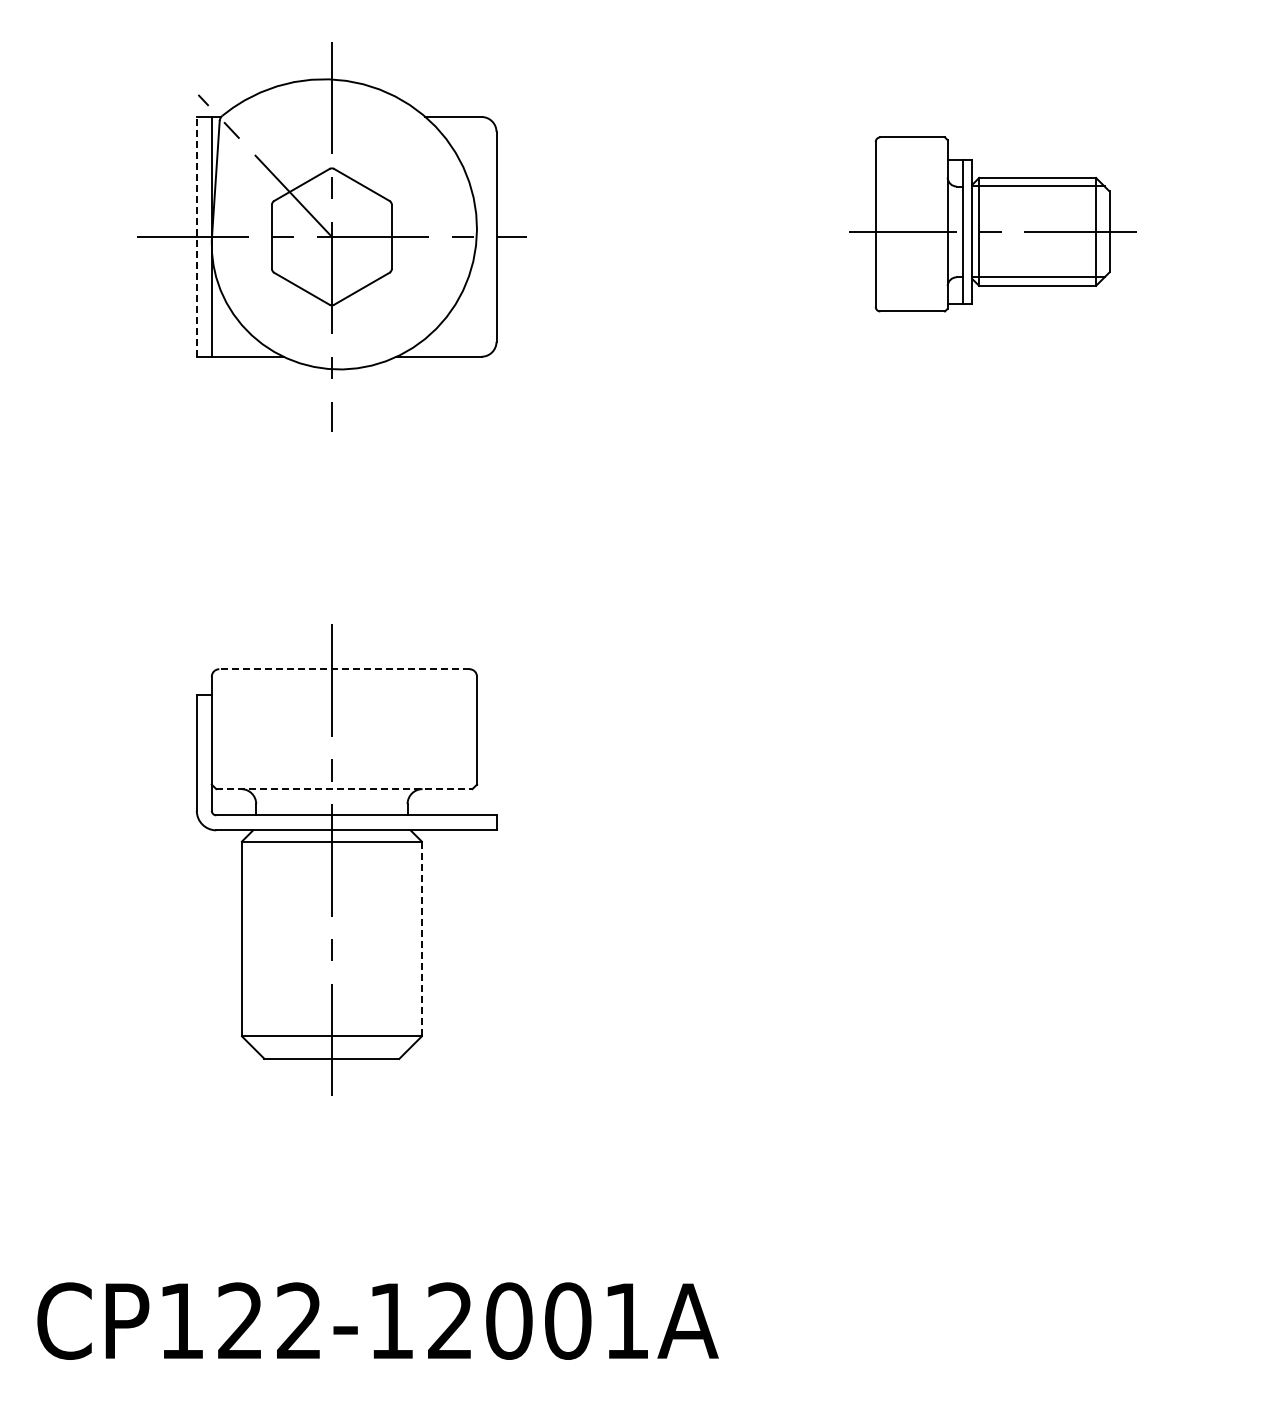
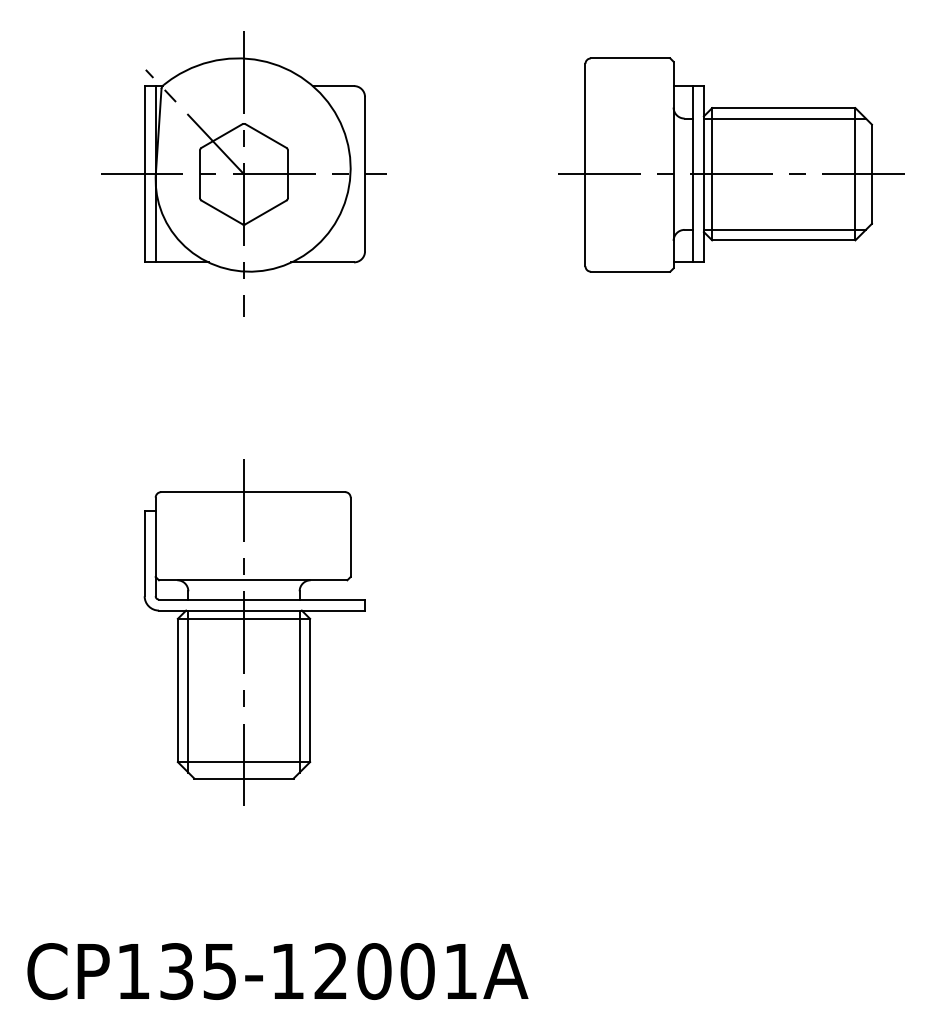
part: (994, 224) -> (731, 165), size x1.67
line: (196, 236) -> (144, 173), dashed -> solid
line: (343, 669) -> (252, 492), dashed -> solid
line: (344, 789) -> (253, 580), dashed -> solid
line: (421, 938) -> (309, 690), dashed -> solid
line: (256, 940) -> (188, 691), added
line: (407, 940) -> (299, 691), added
text: (269, 1320) -> (198, 971), CP122-12001A -> CP135-12001A

